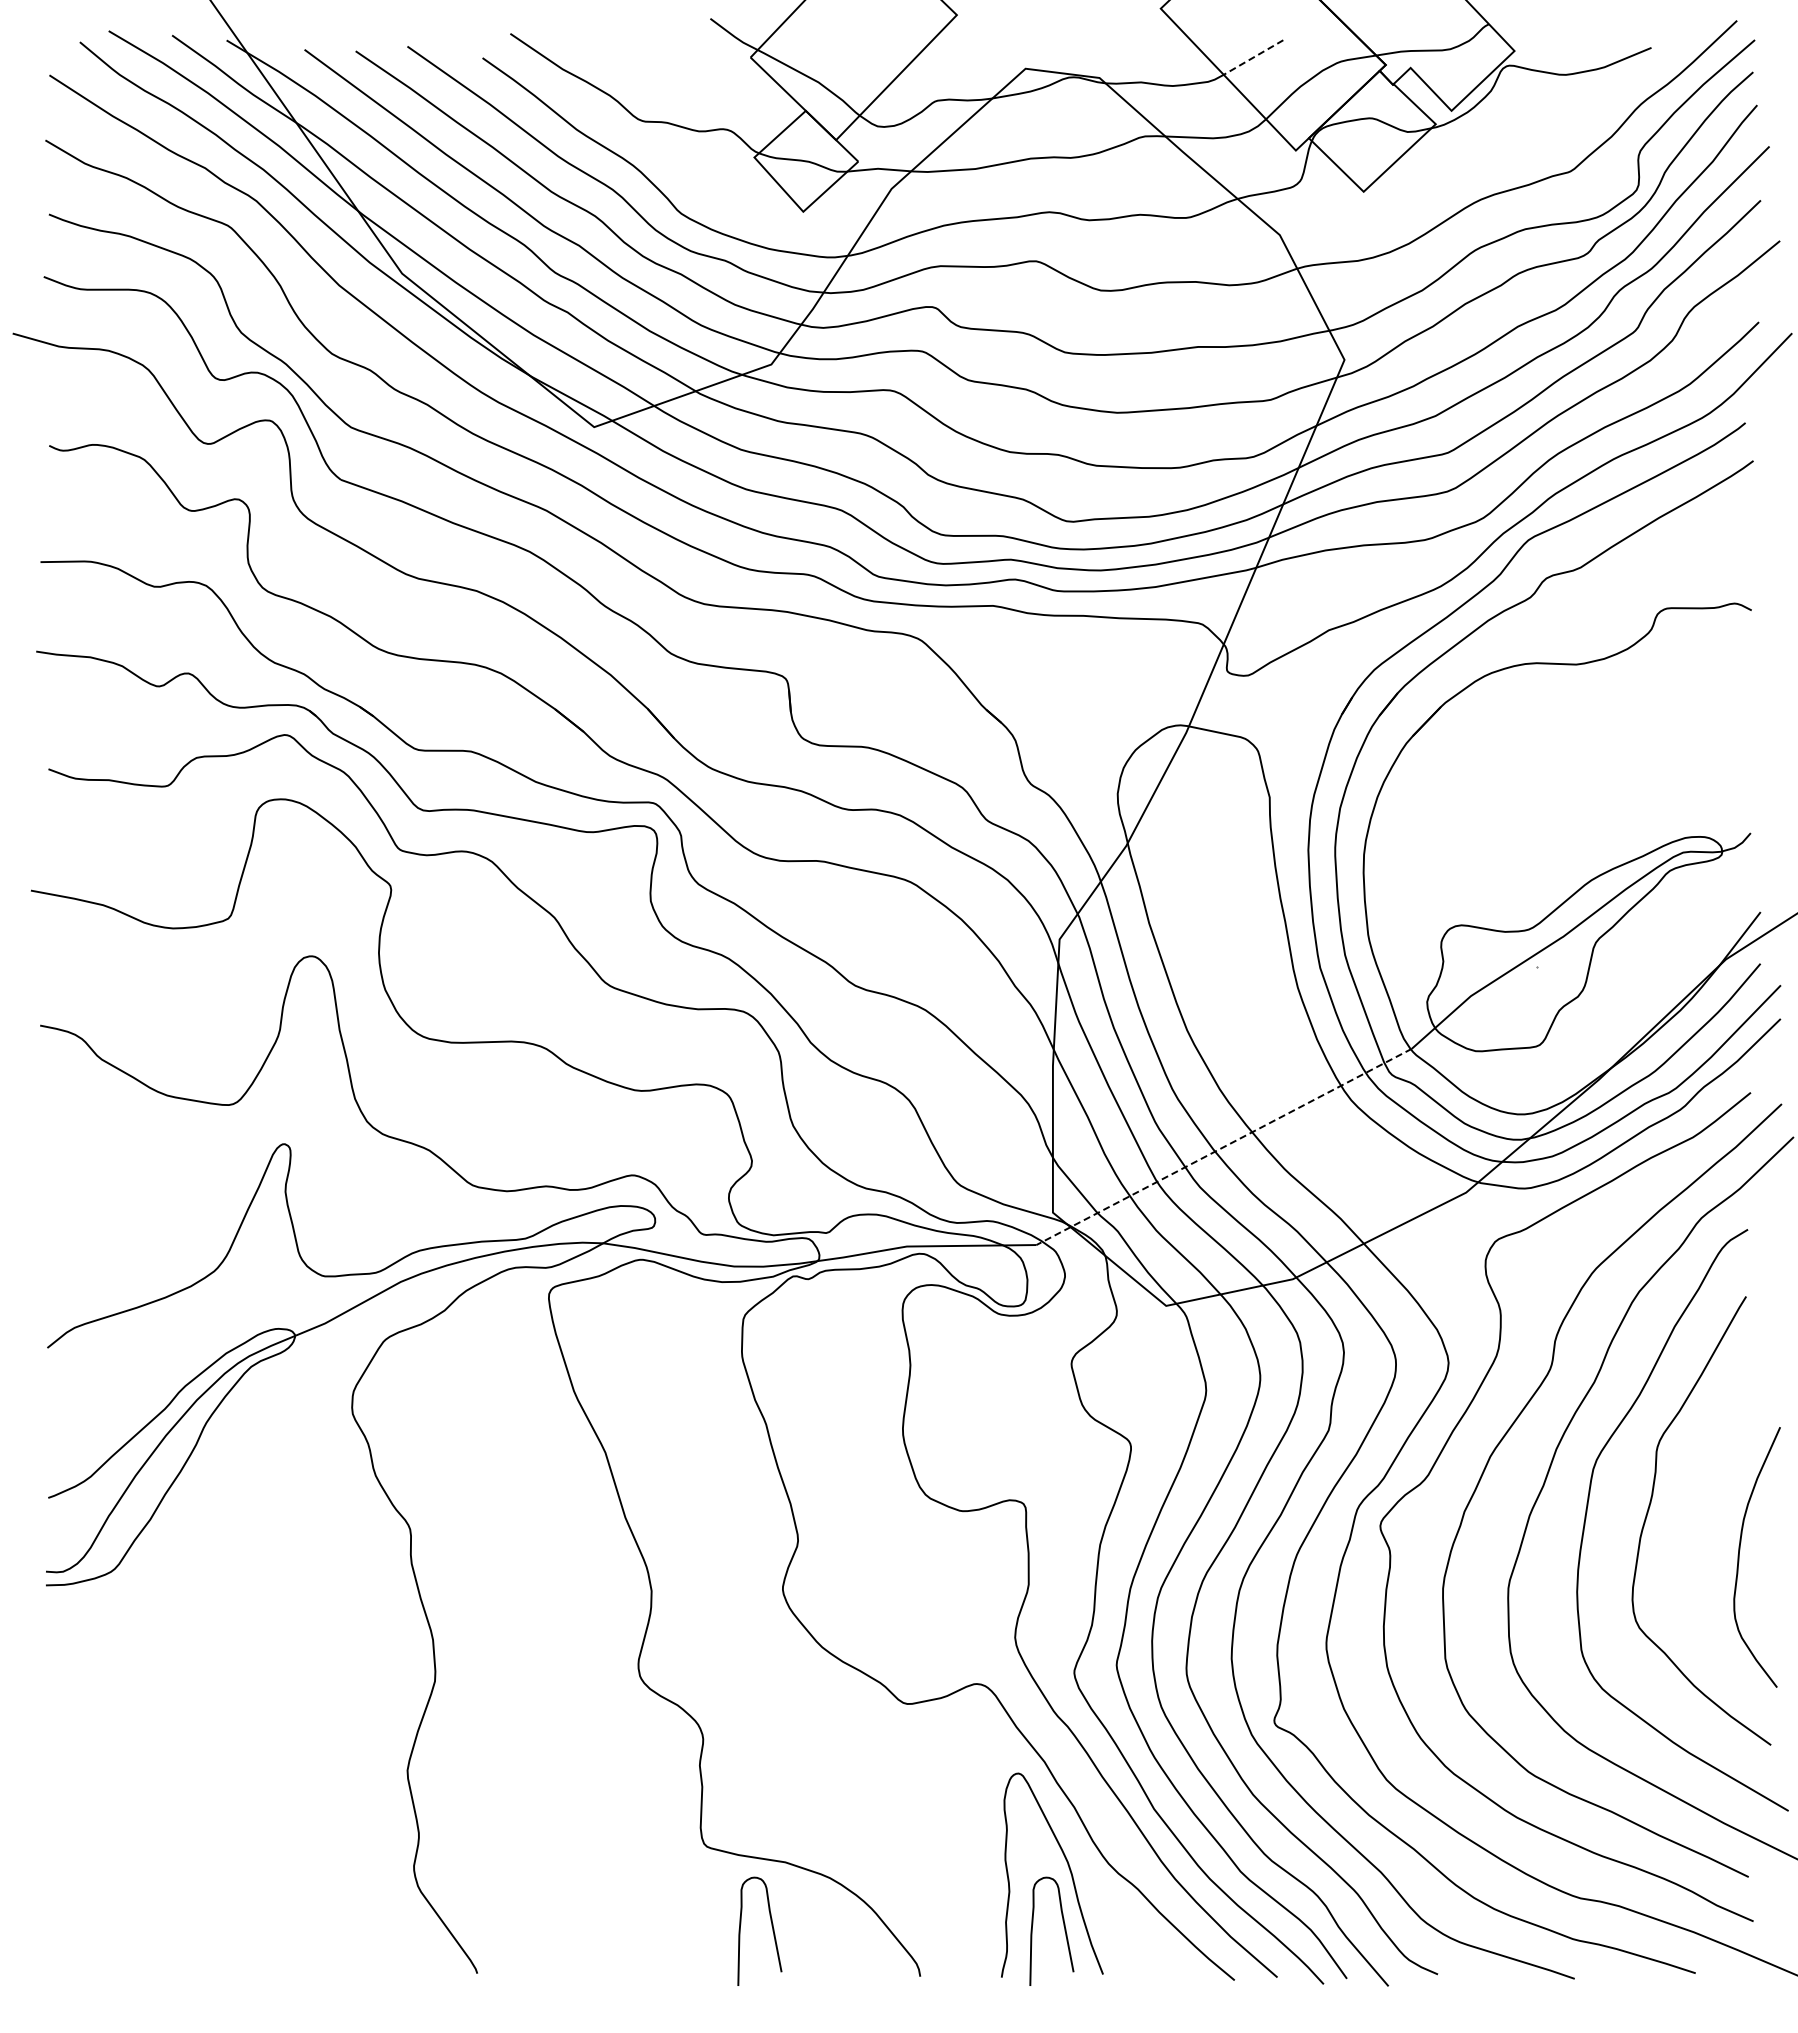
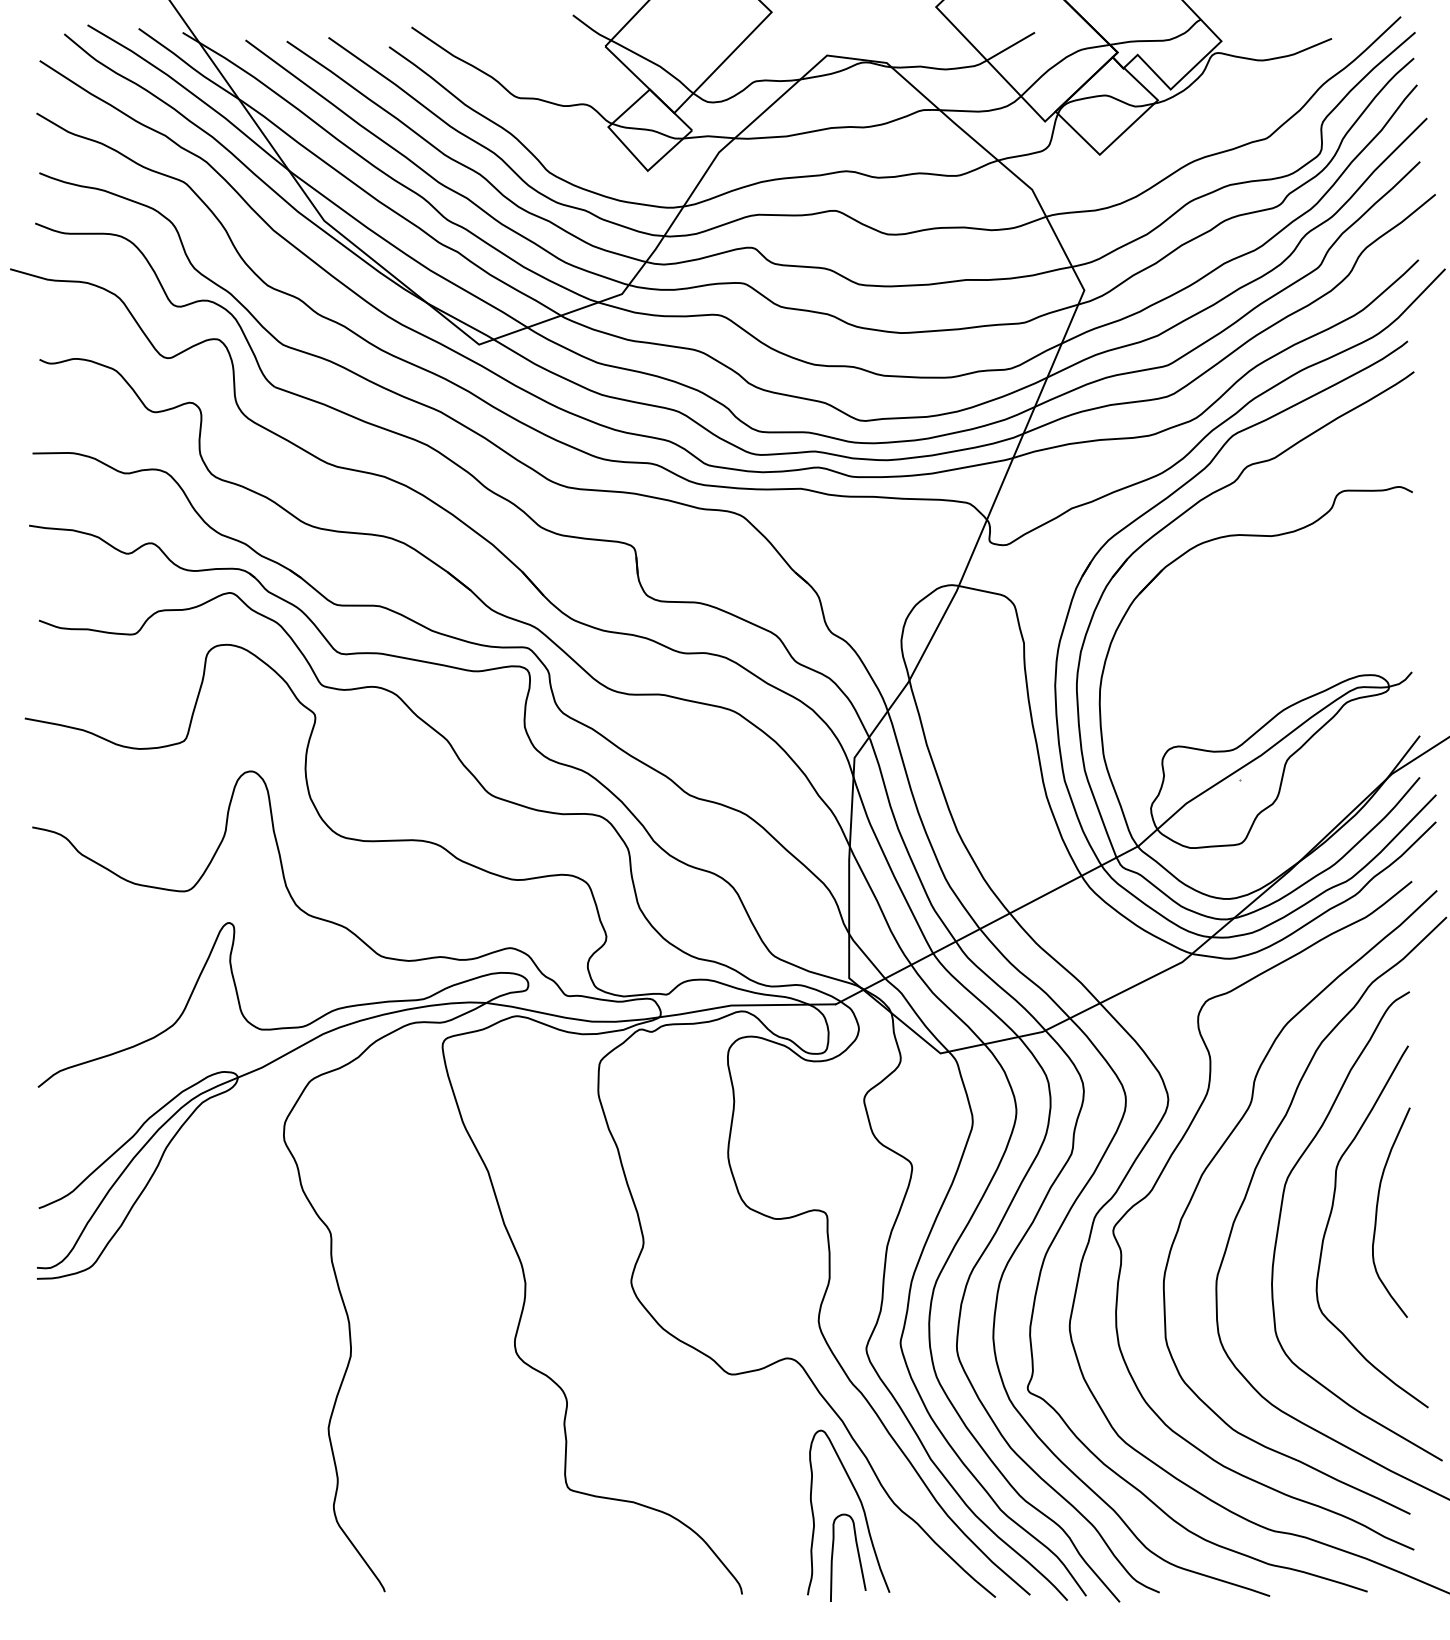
line: (1253, 57) -> (1010, 46), dashed -> solid
line: (1224, 1146) -> (987, 924), dashed -> solid
curve: (1739, 1557) -> (1377, 1212), moved
curve: (771, 1926) -> (622, 1554), removed

